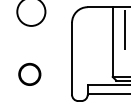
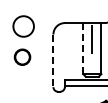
line: (113, 41) -> (83, 48), solid -> dashed
line: (72, 59) -> (53, 61), solid -> dashed
part: (29, 73) -> (22, 56), moved

